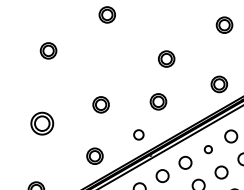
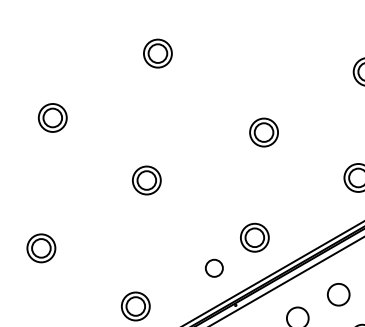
part: (158, 101) -> (254, 237), moved
part: (100, 104) -> (145, 179), moved
part: (41, 123) -> (40, 247), size x0.71
circle: (208, 149) -> (338, 294), size x1.67

